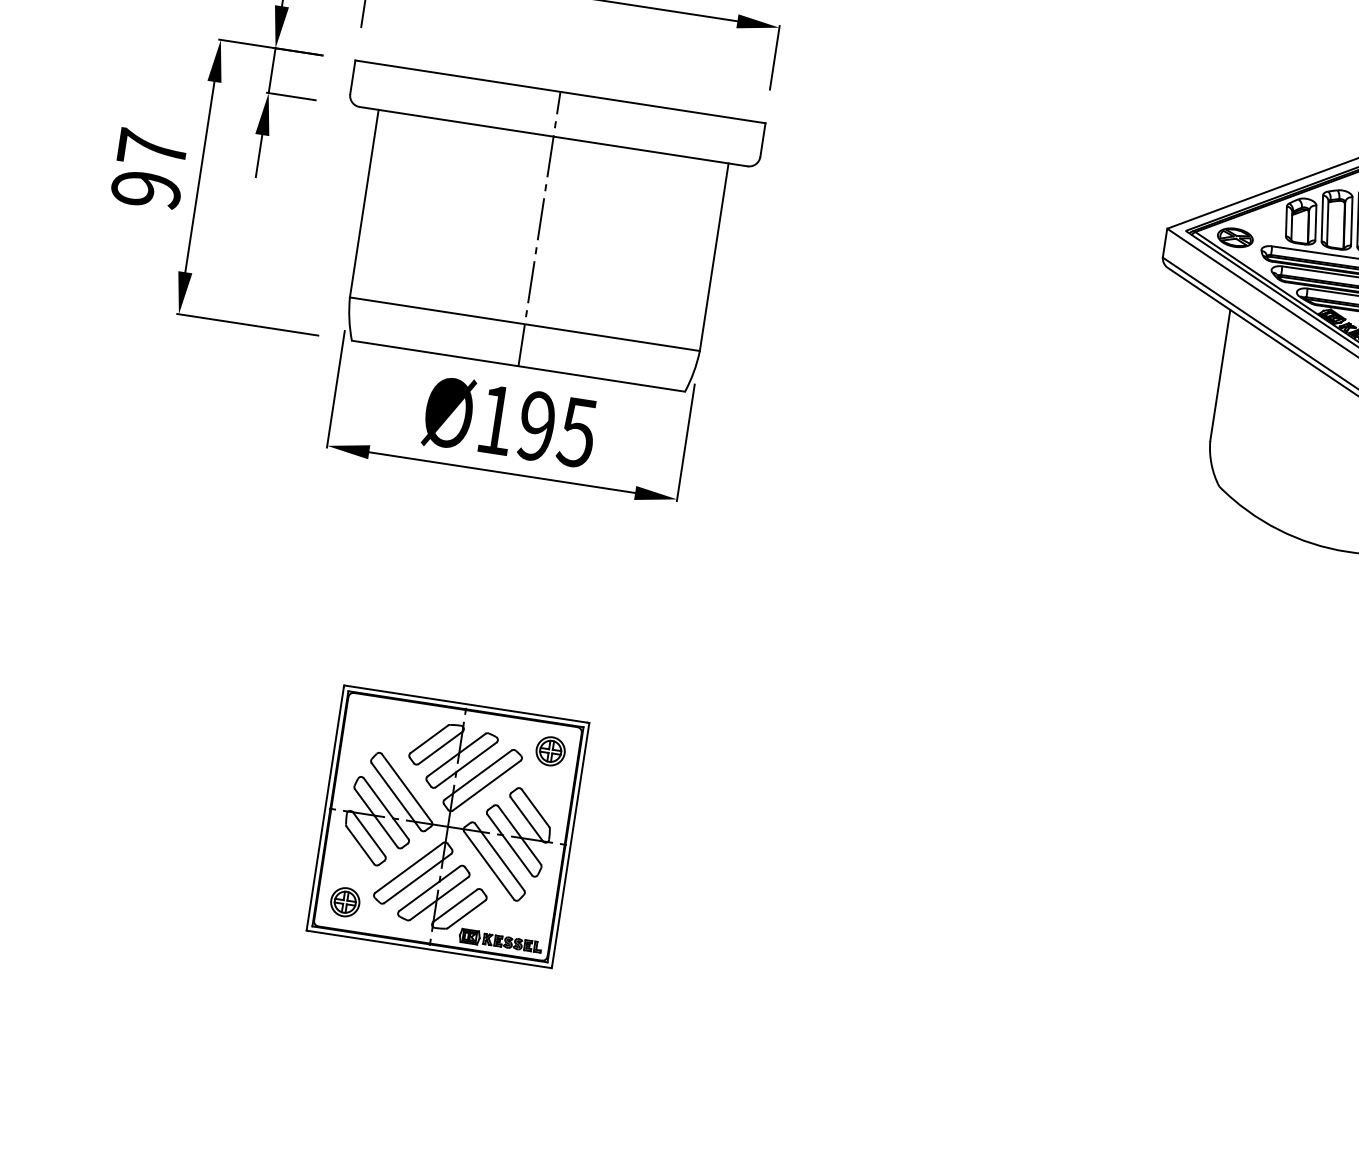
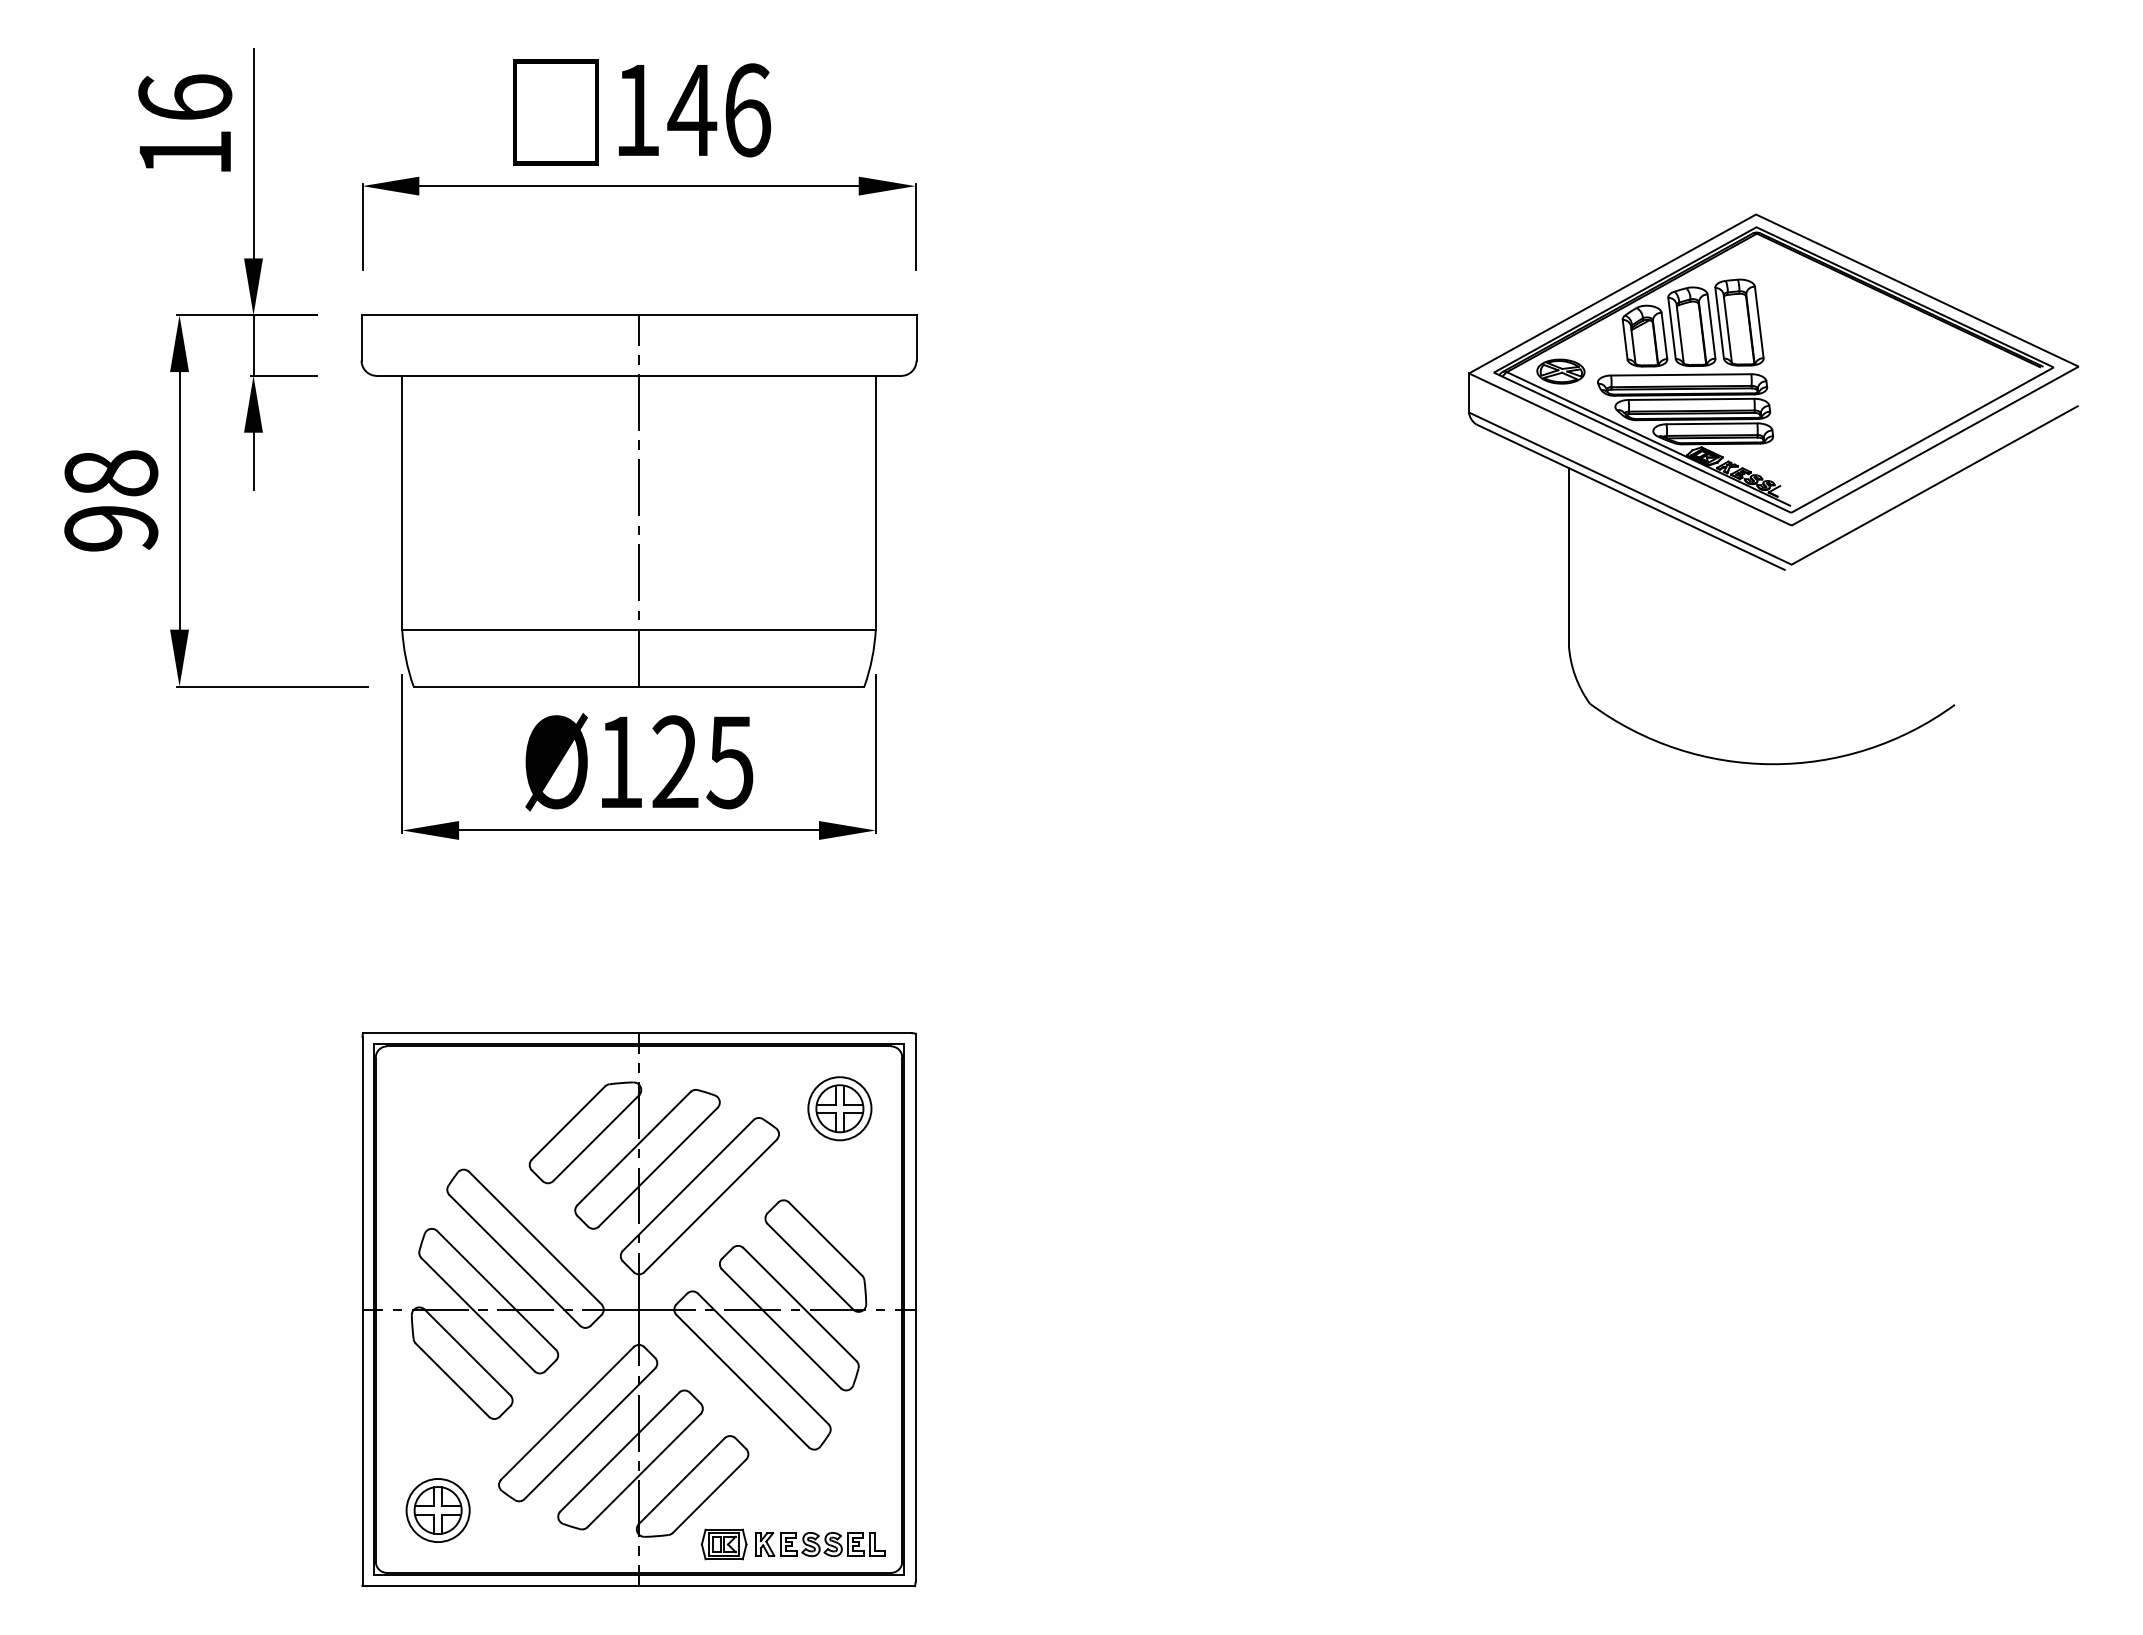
text: (152, 149) -> (111, 473), 97 -> 98
text: (536, 426) -> (675, 762), Ø195 -> Ø125
part: (447, 826) -> (638, 1309), size x1.67

